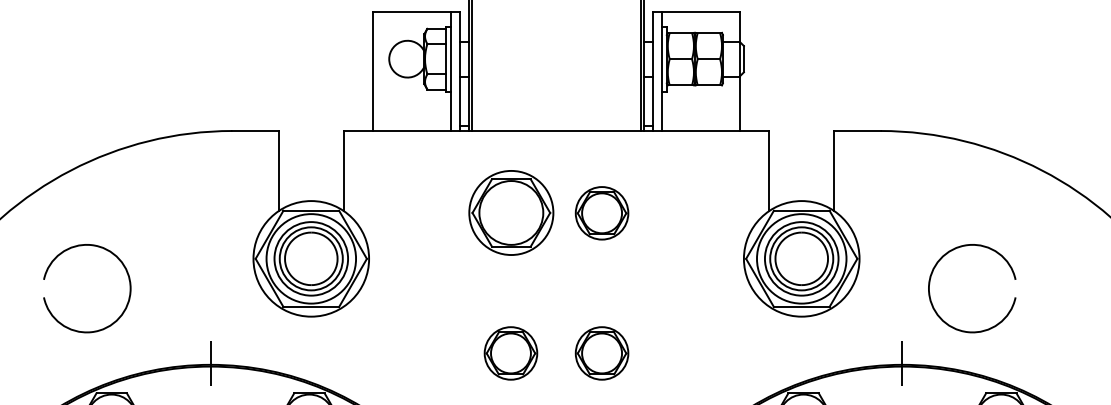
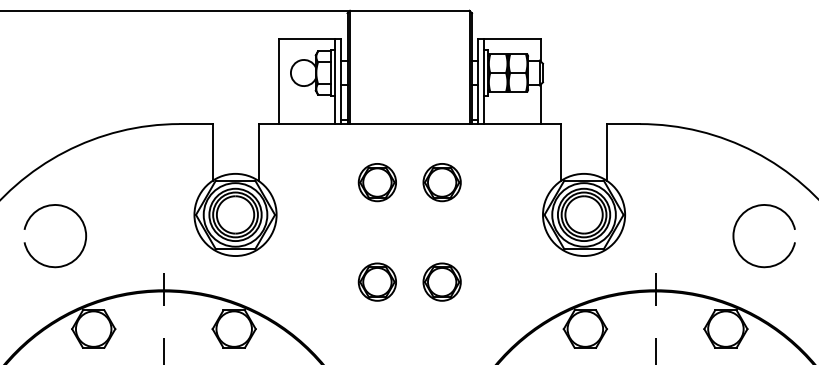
part: (509, 213) -> (376, 182), size x0.62
arc: (931, 297) -> (735, 242), moved
arc: (122, 310) -> (80, 251), moved

